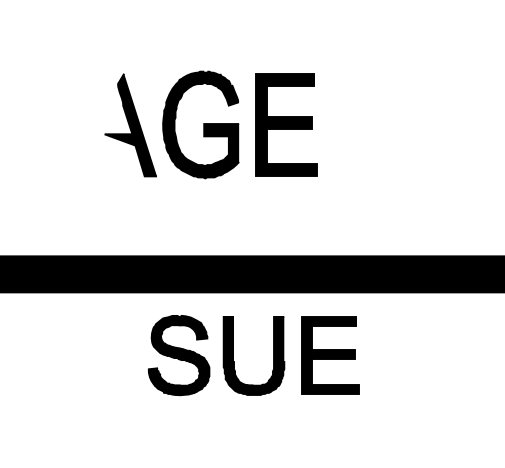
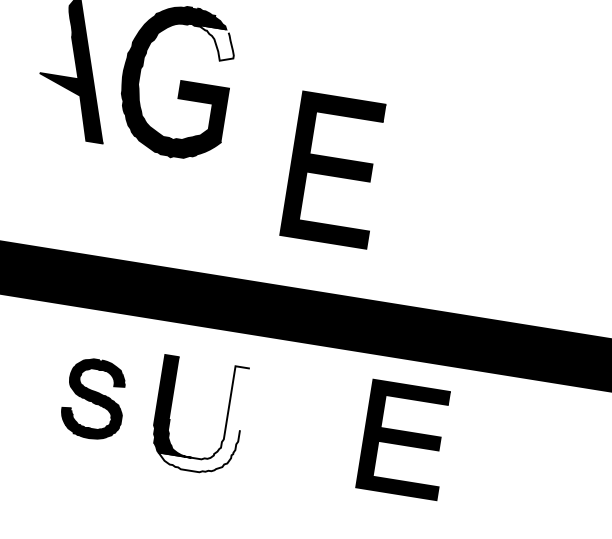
fill: (221, 93) -> (212, 42), removed
part: (286, 124) -> (335, 169), moved
part: (178, 355) -> (93, 398), size x0.7
fill: (256, 355) -> (202, 416), removed
part: (330, 355) -> (405, 440), moved

